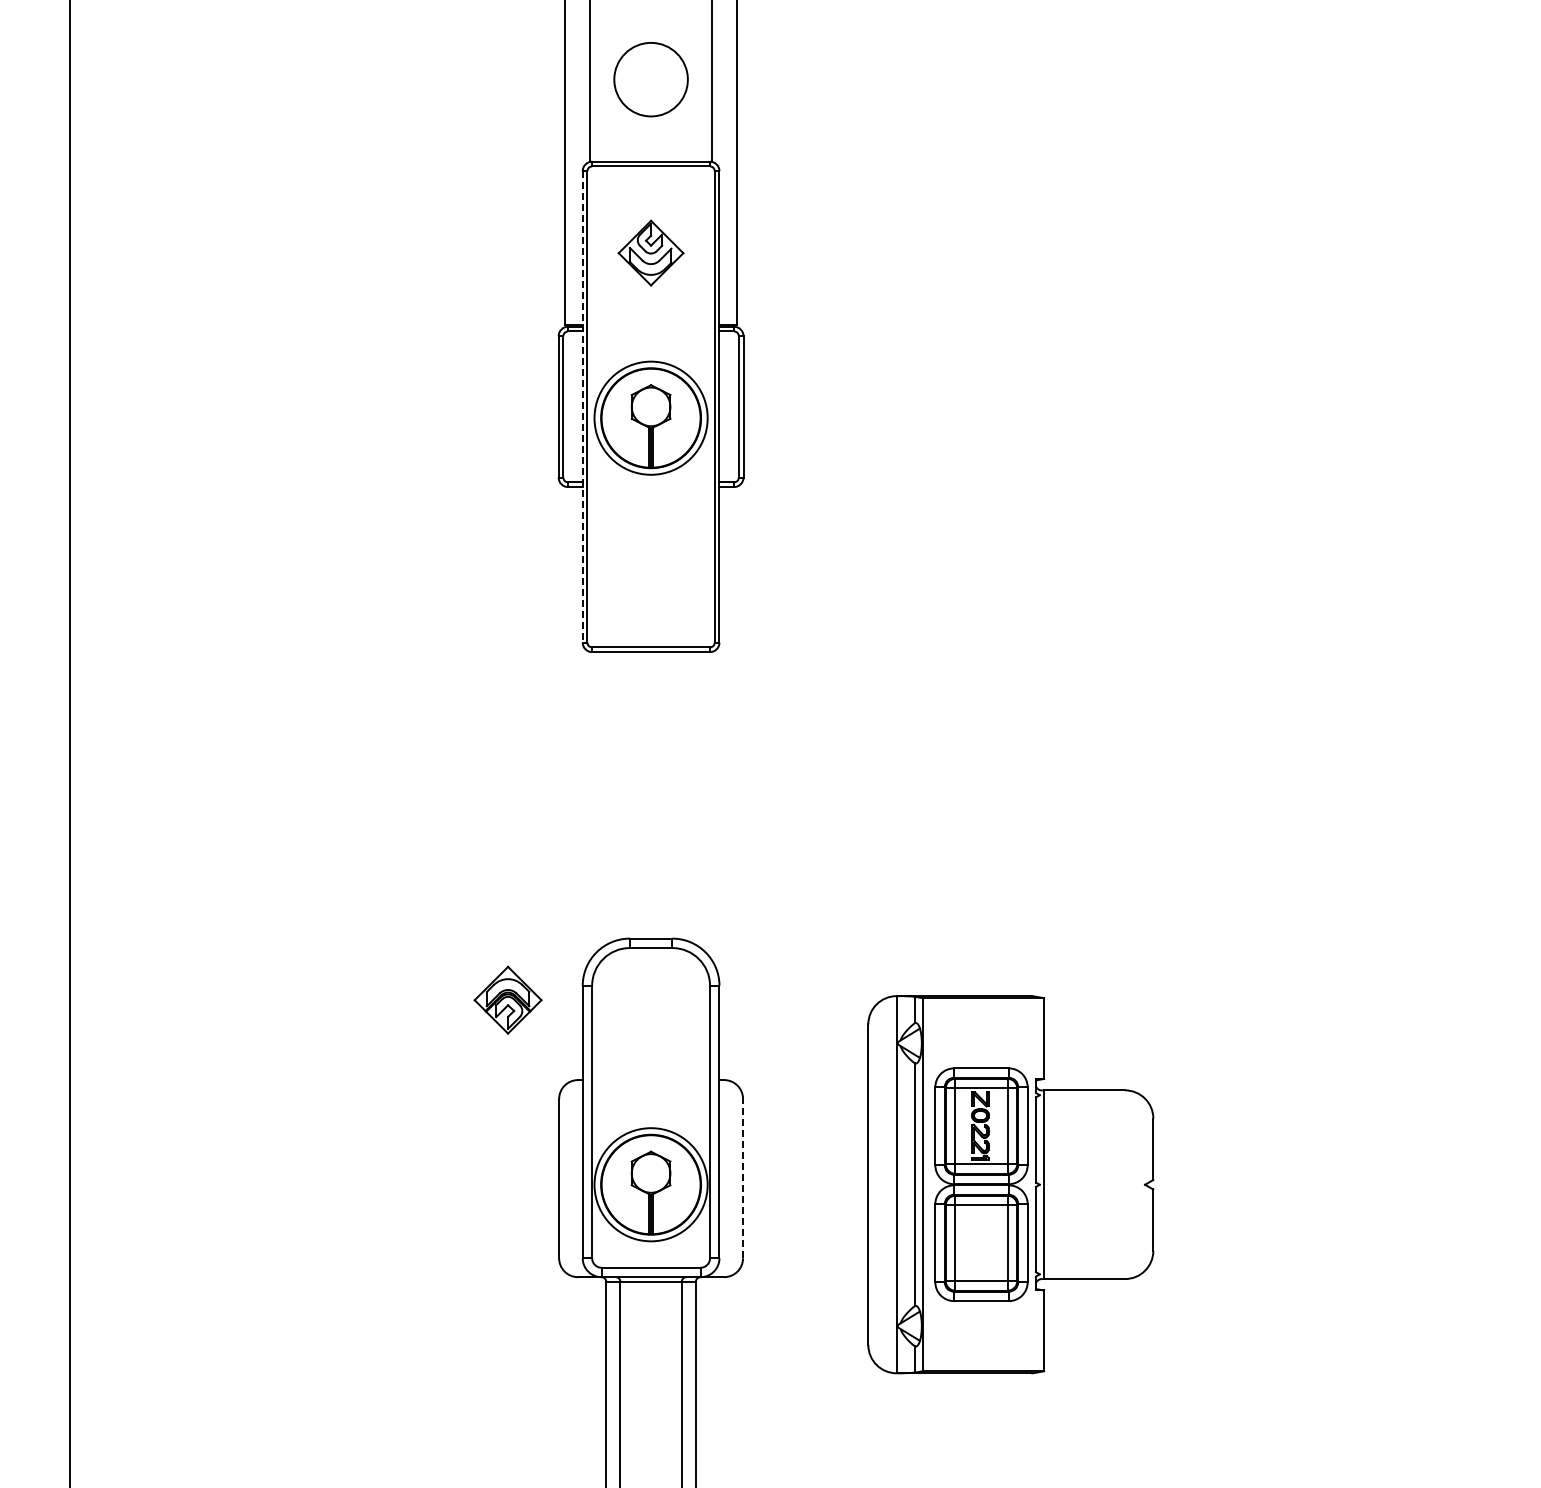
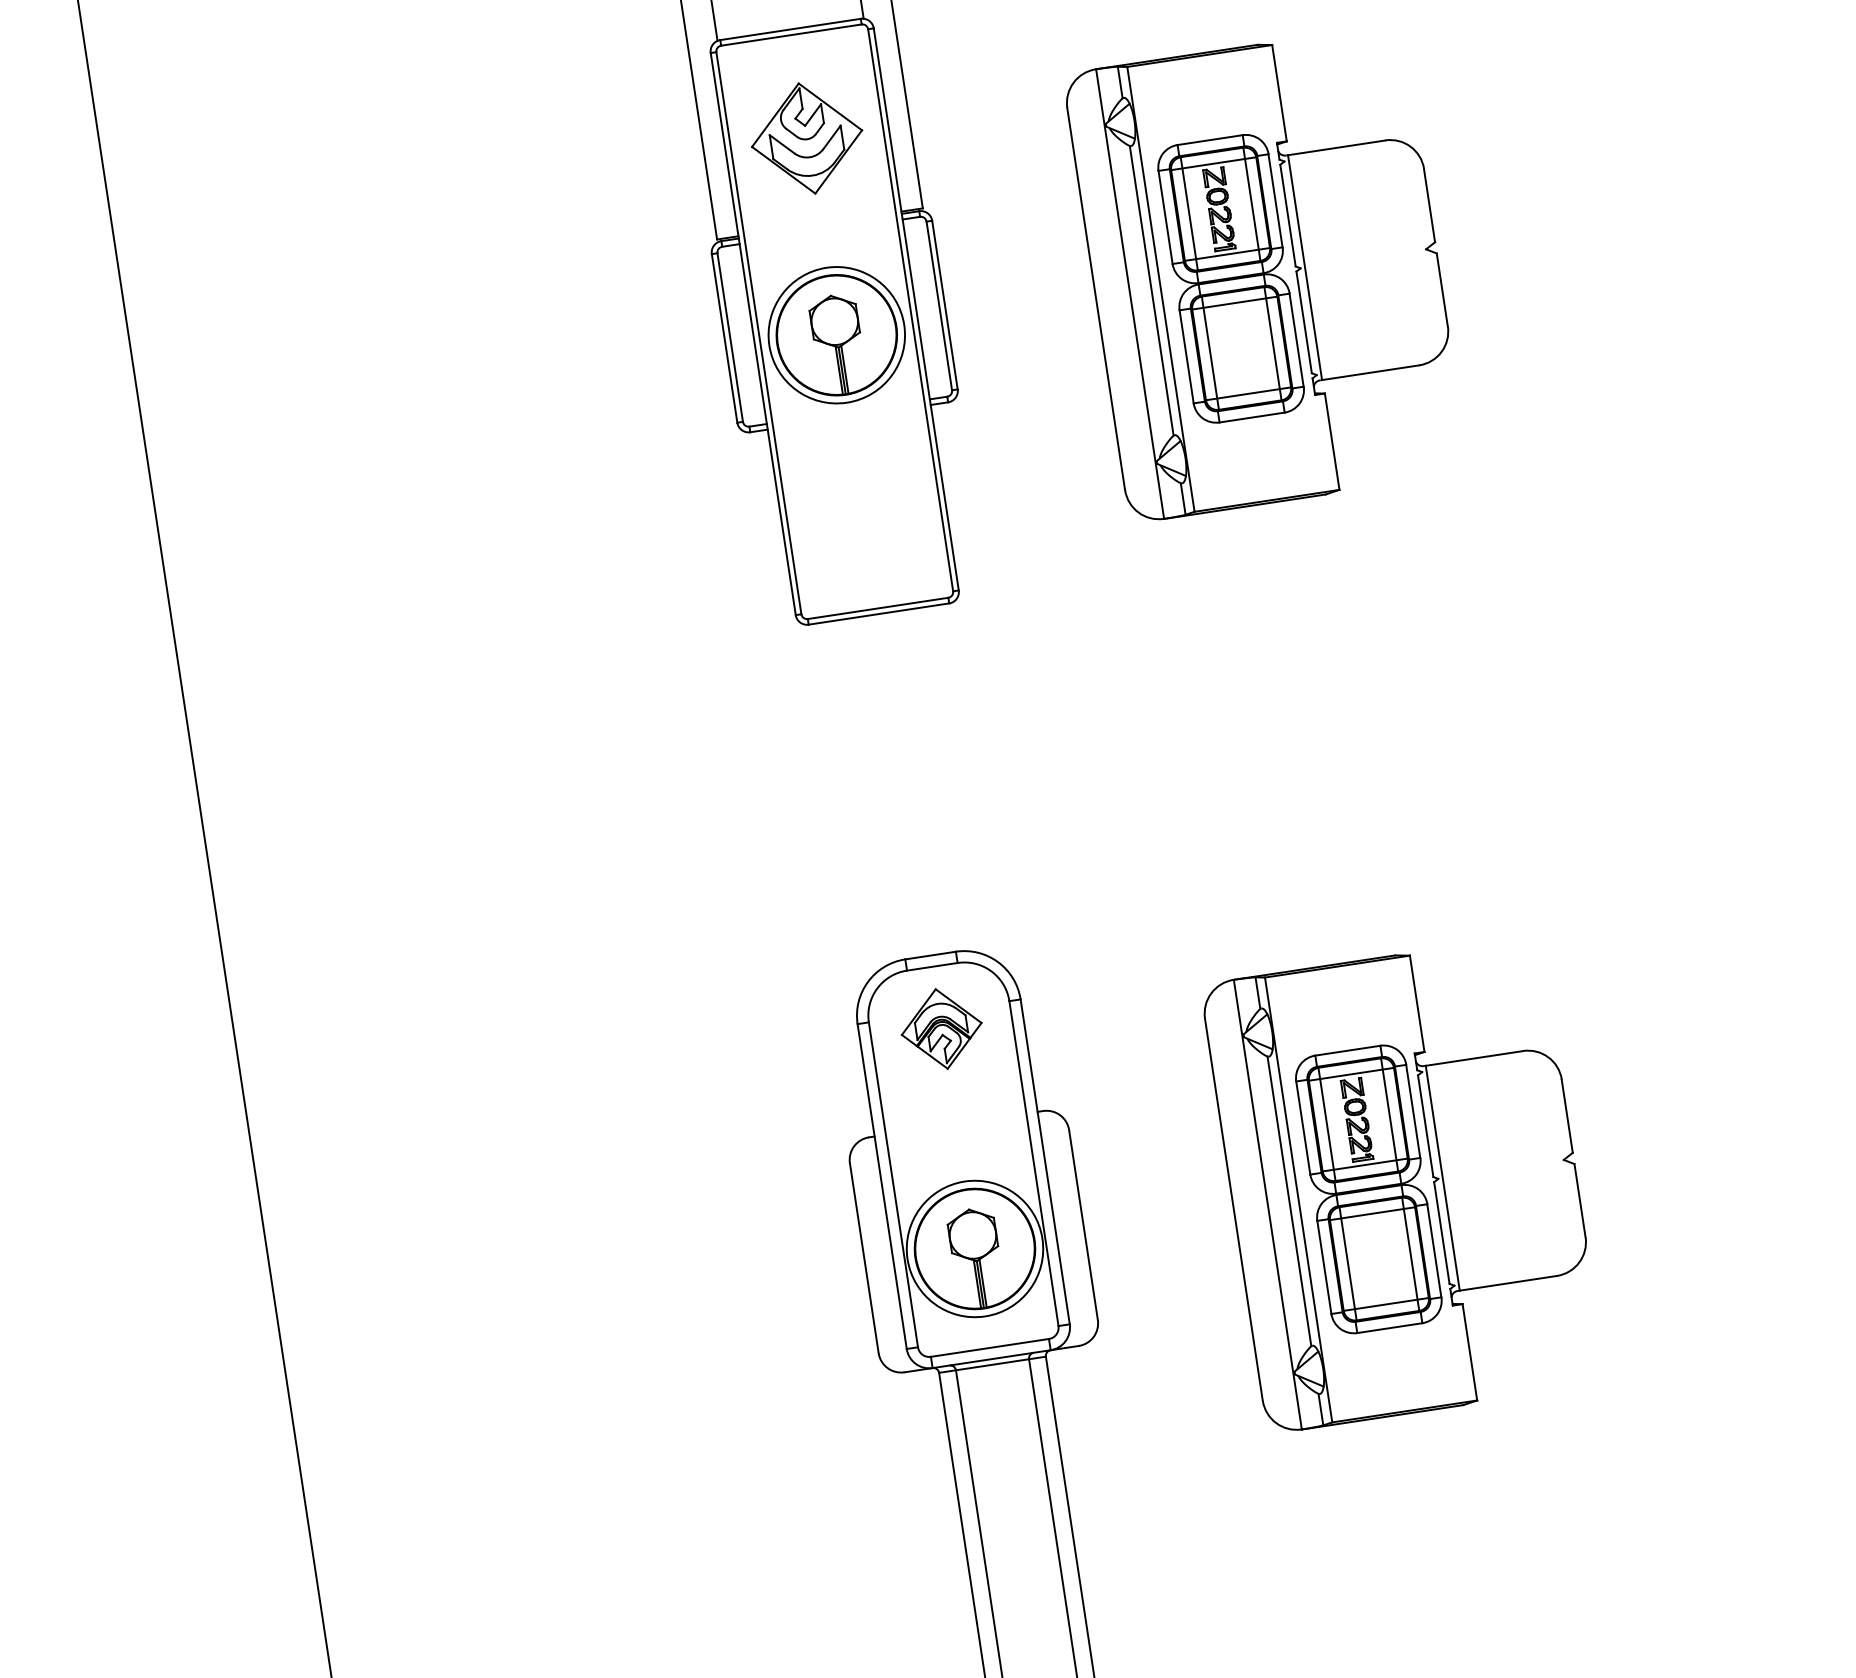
part: (650, 252) -> (806, 137), size x1.43
line: (582, 406) -> (752, 333), dashed -> solid
part: (1010, 420) -> (1265, 273), added
part: (507, 999) -> (940, 1028), moved
line: (743, 1178) -> (1084, 1224), dashed -> solid

